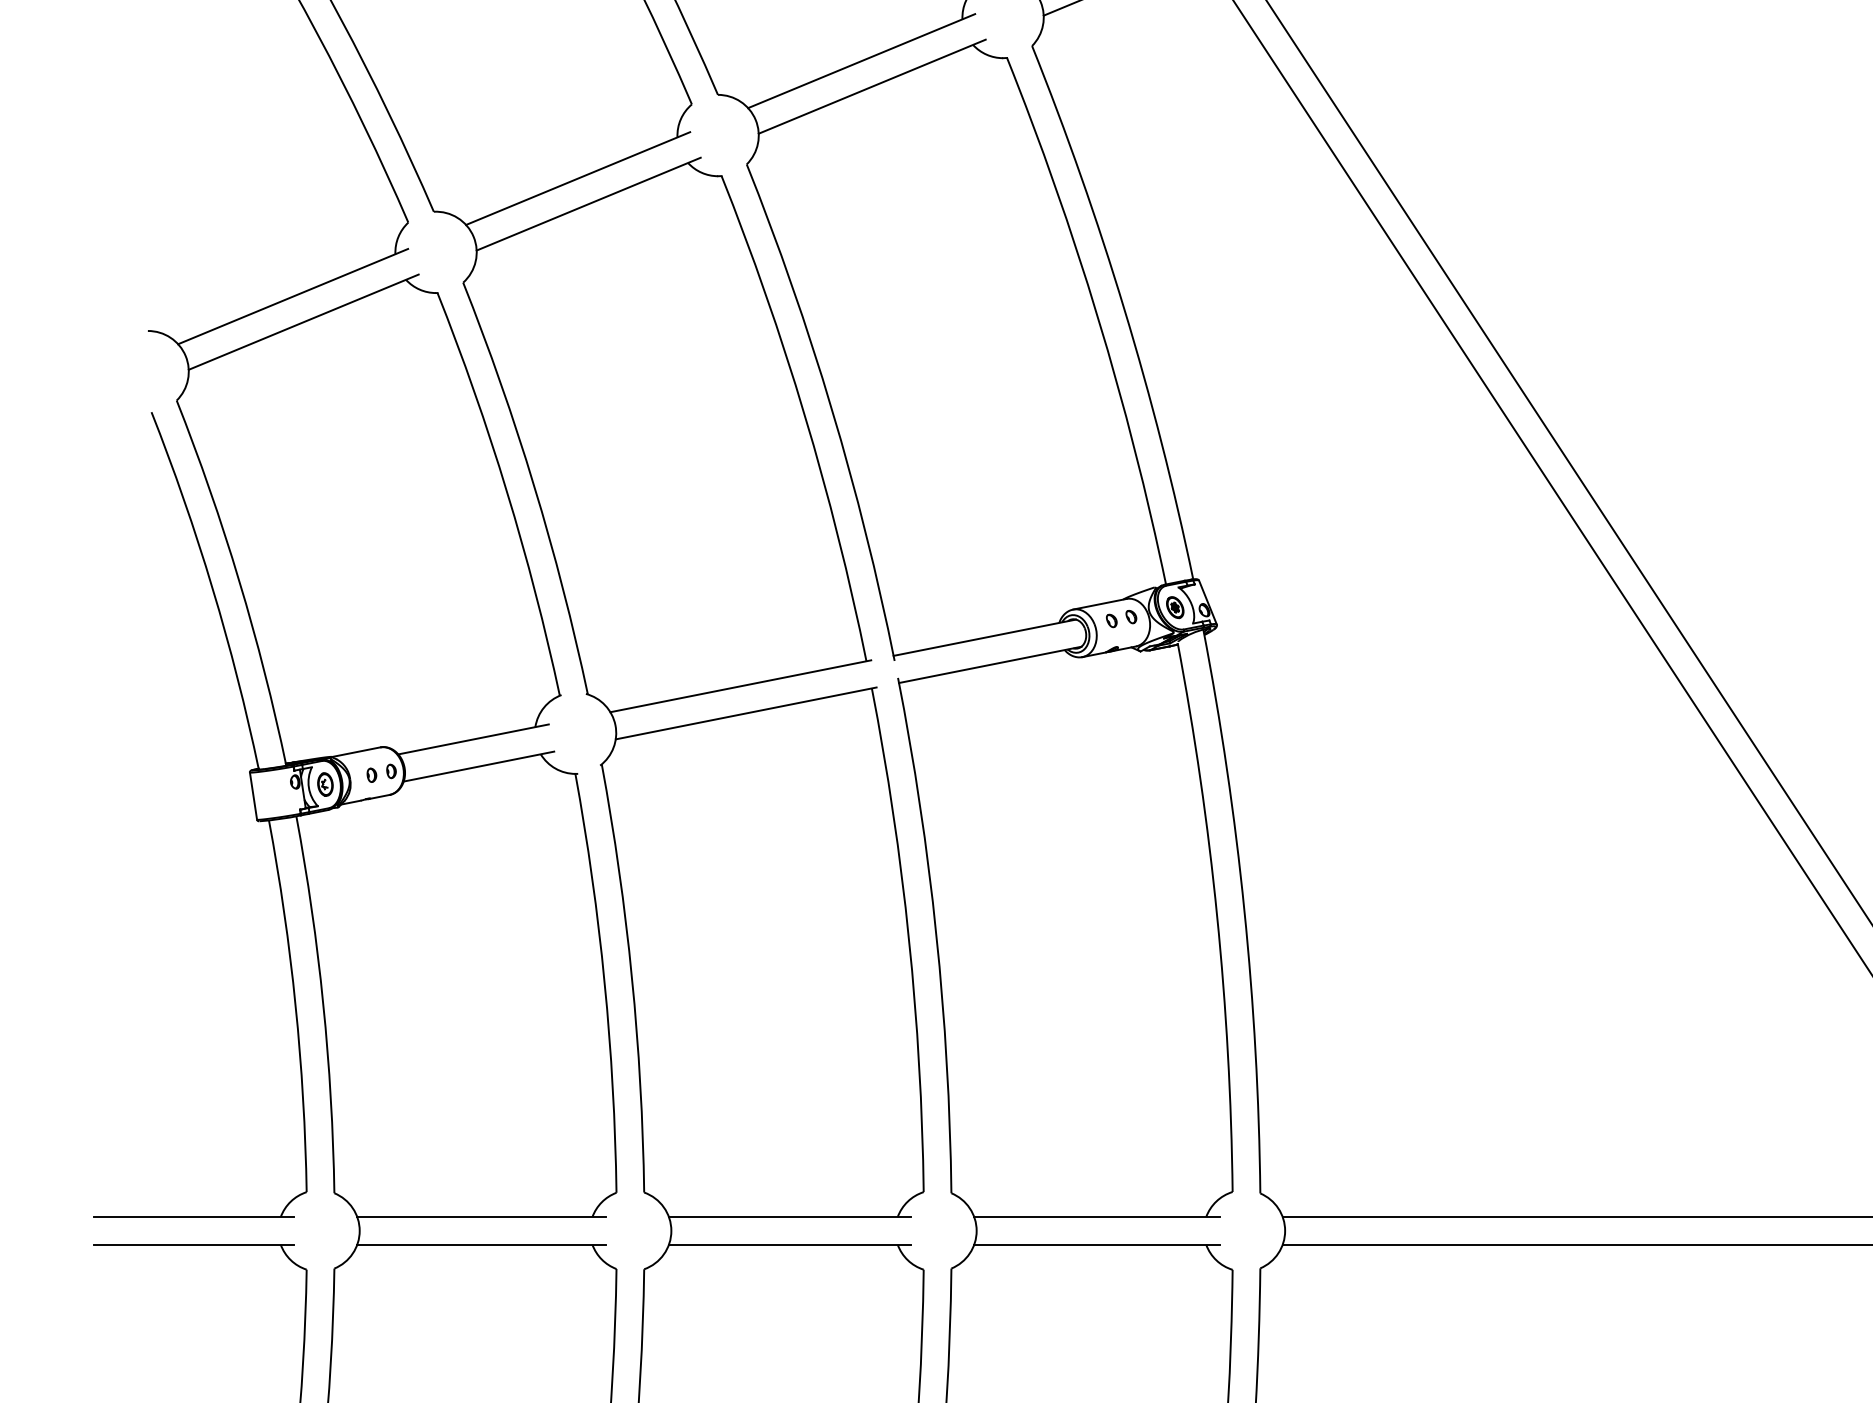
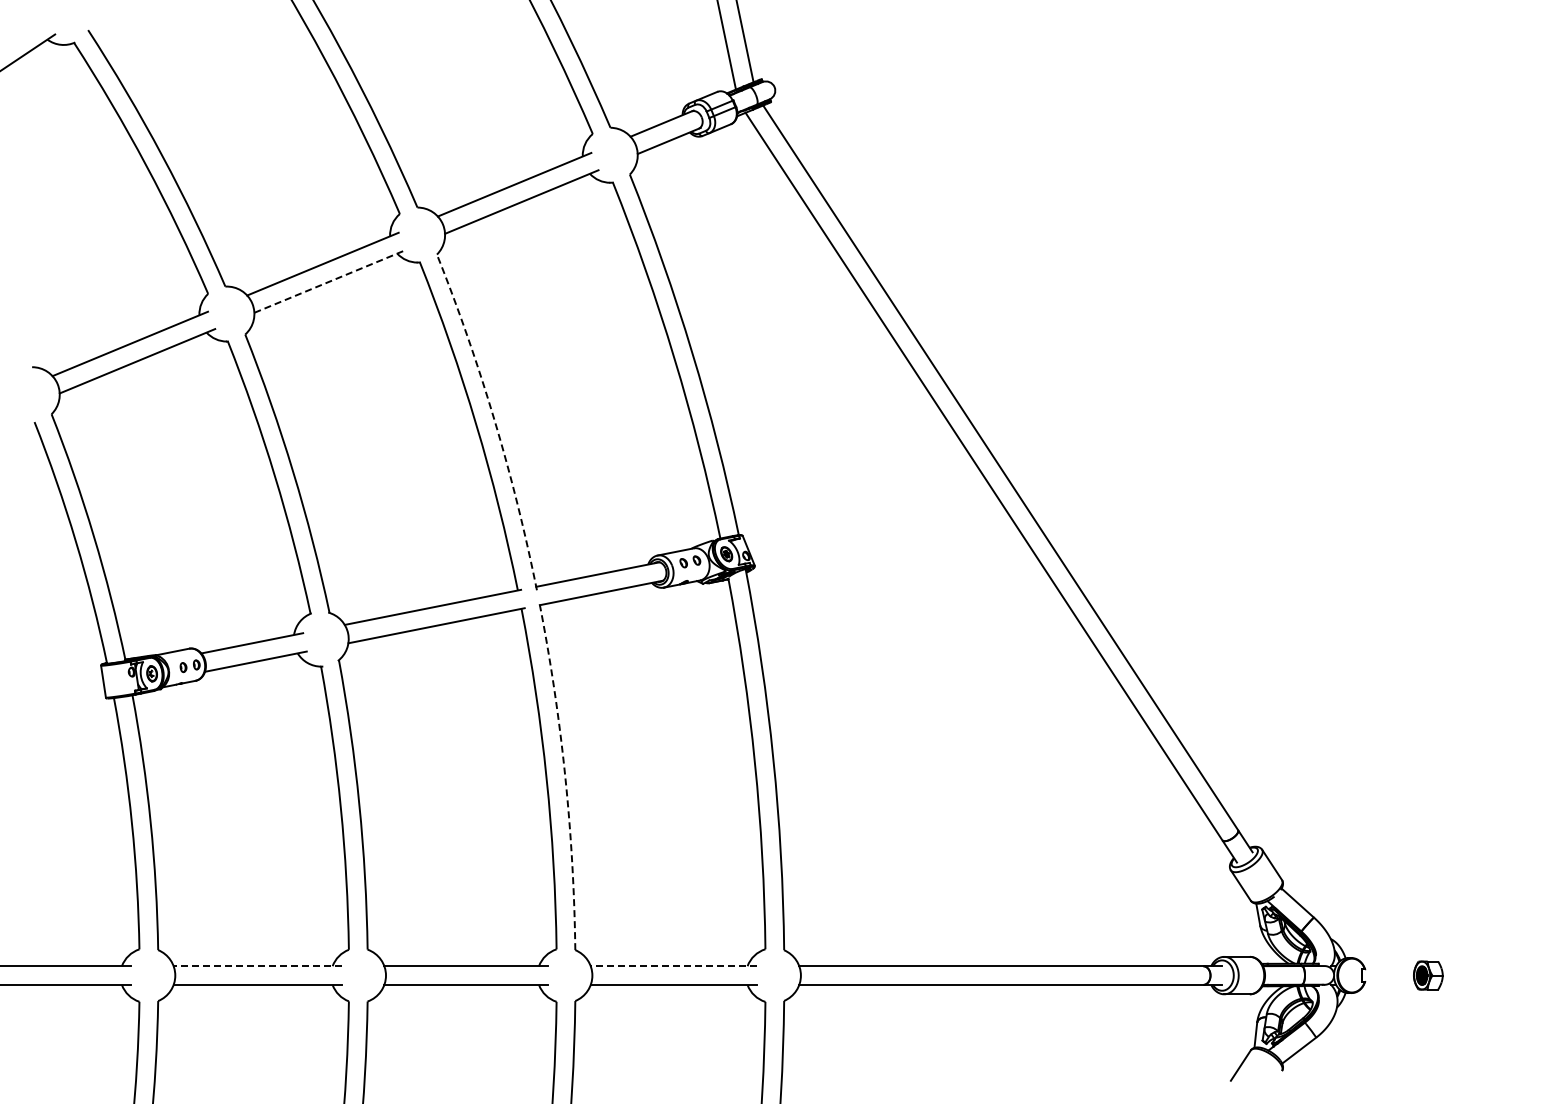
line: (589, 204) -> (330, 281), solid -> dashed
arc: (831, 409) -> (494, 420), solid -> dashed
arc: (936, 934) -> (565, 775), solid -> dashed
line: (481, 1217) -> (257, 966), solid -> dashed
line: (1096, 1217) -> (673, 966), solid -> dashed

